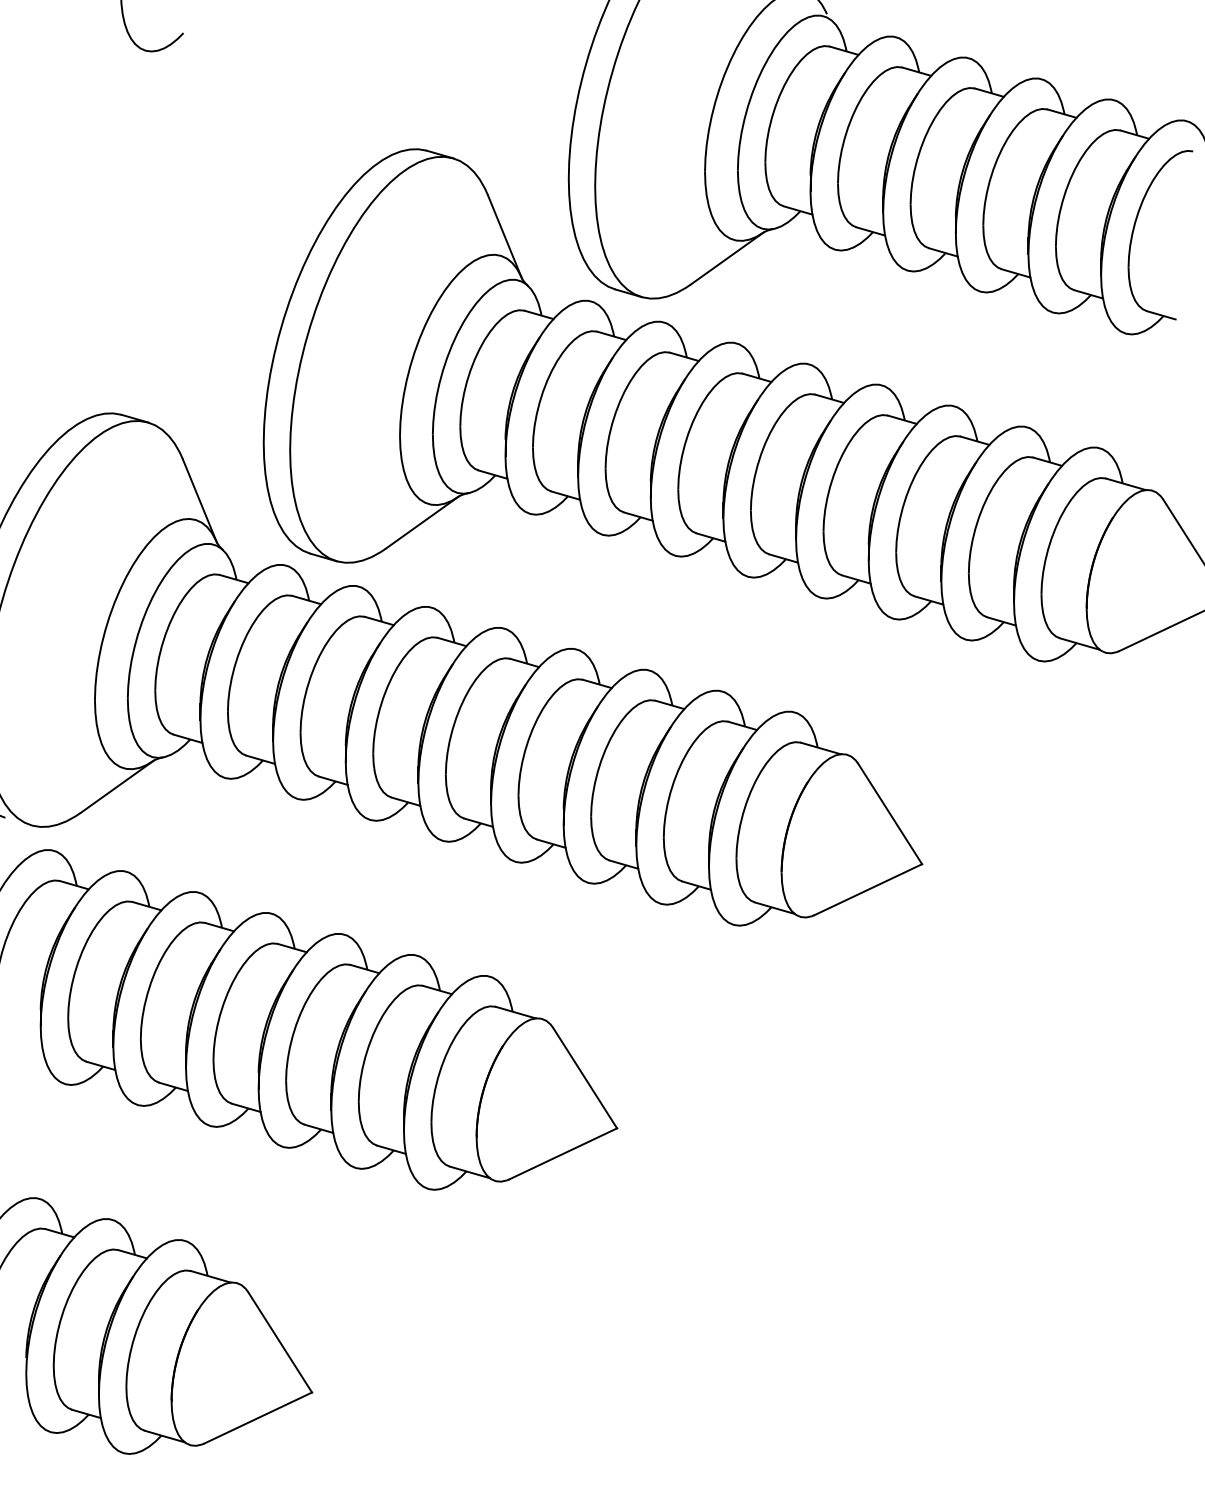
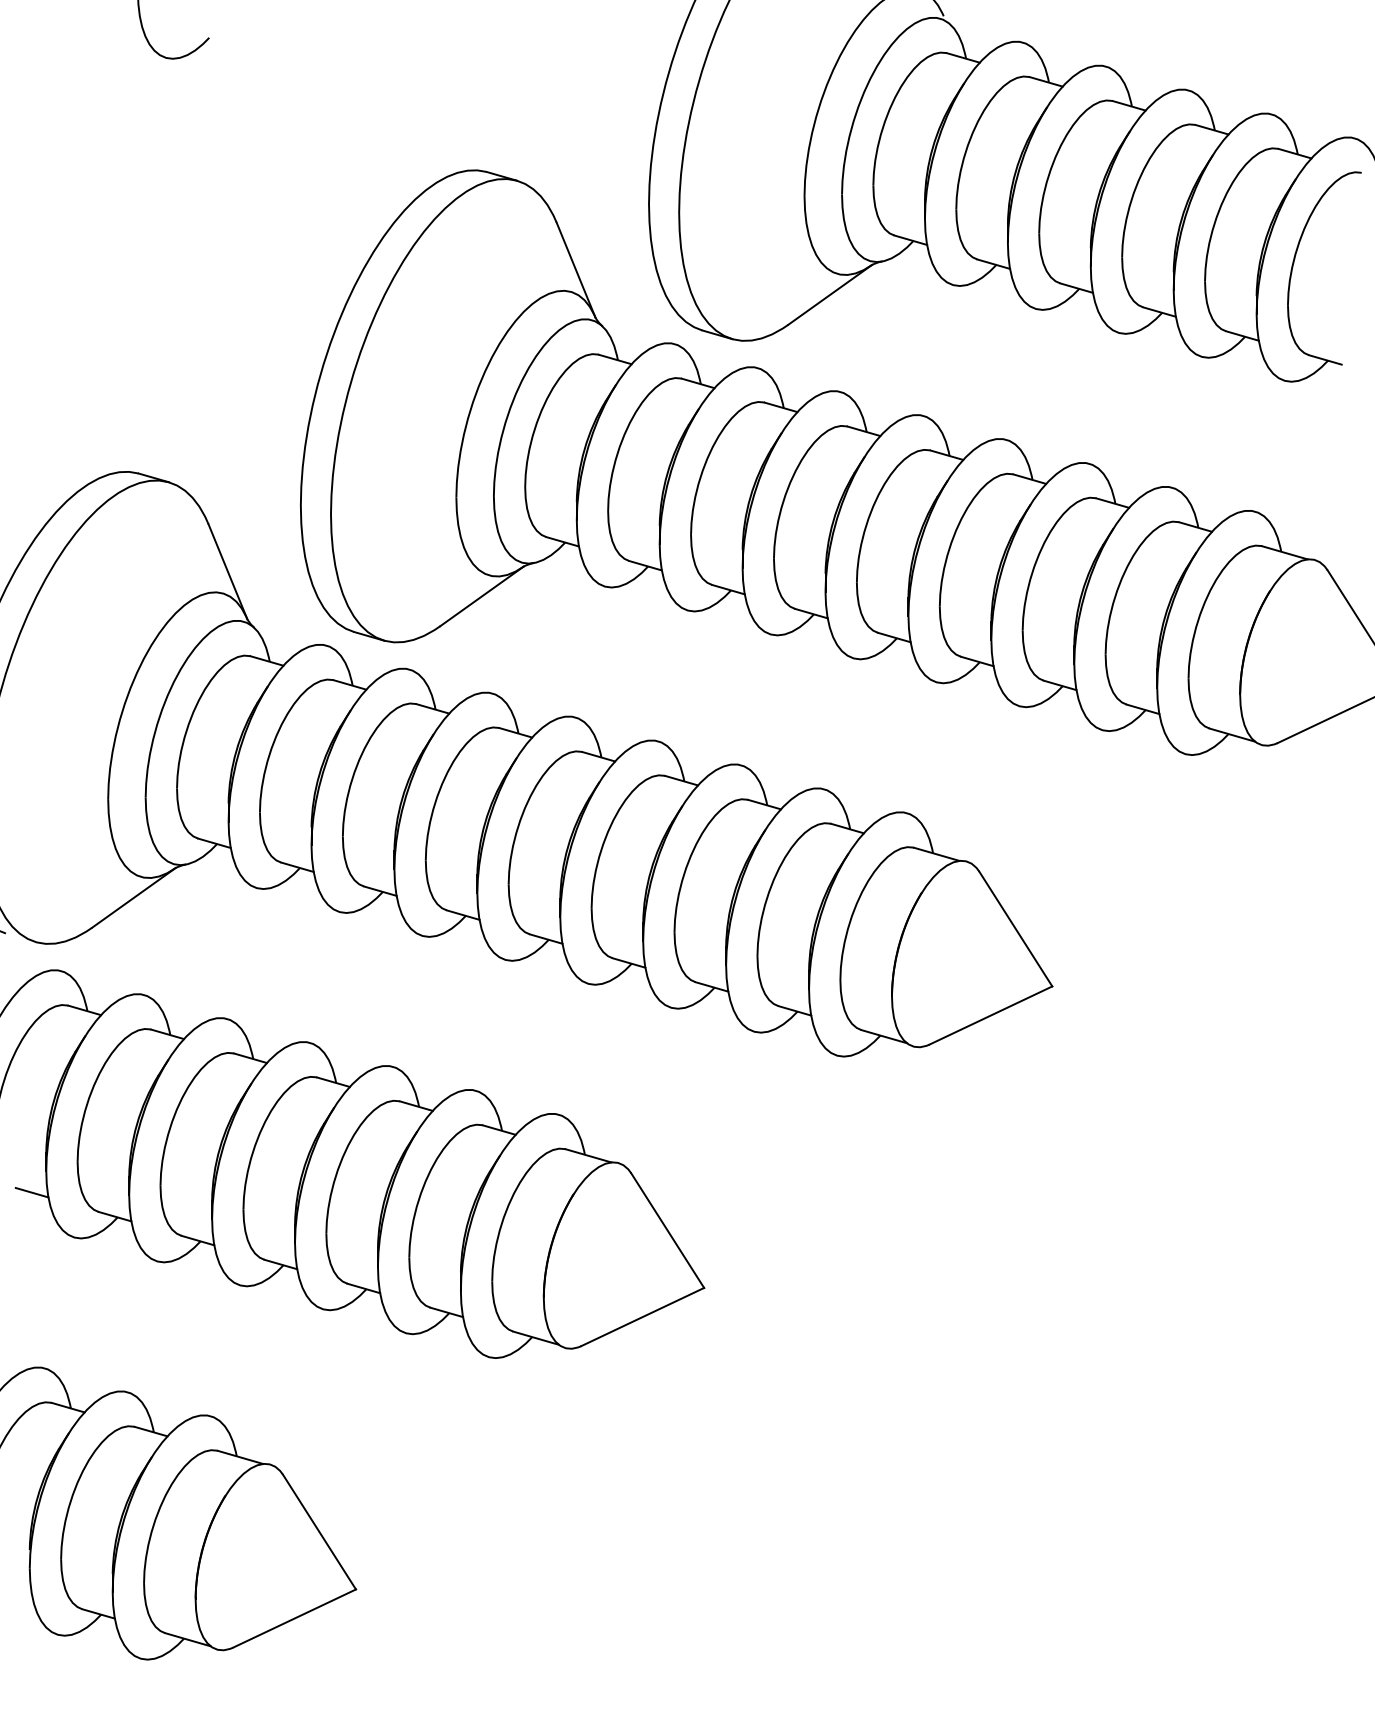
line: (27, 1044) -> (31, 1192), added

